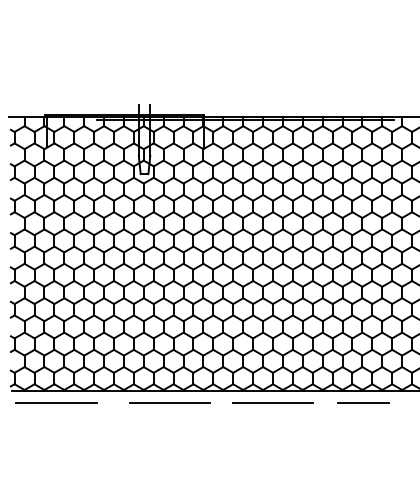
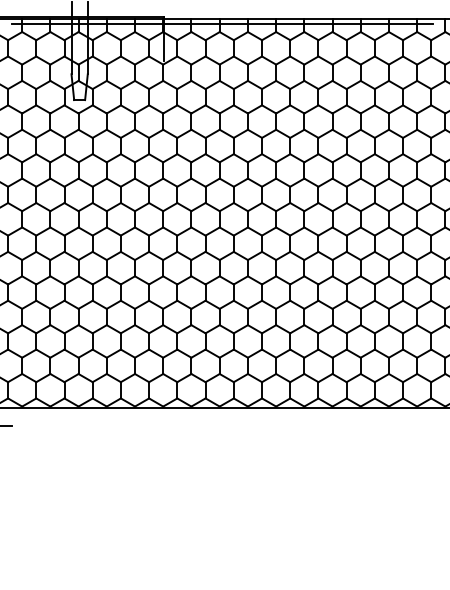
line: (169, 402) -> (115, 424), removed
line: (272, 403) -> (261, 425), removed
line: (363, 403) -> (390, 425), removed

